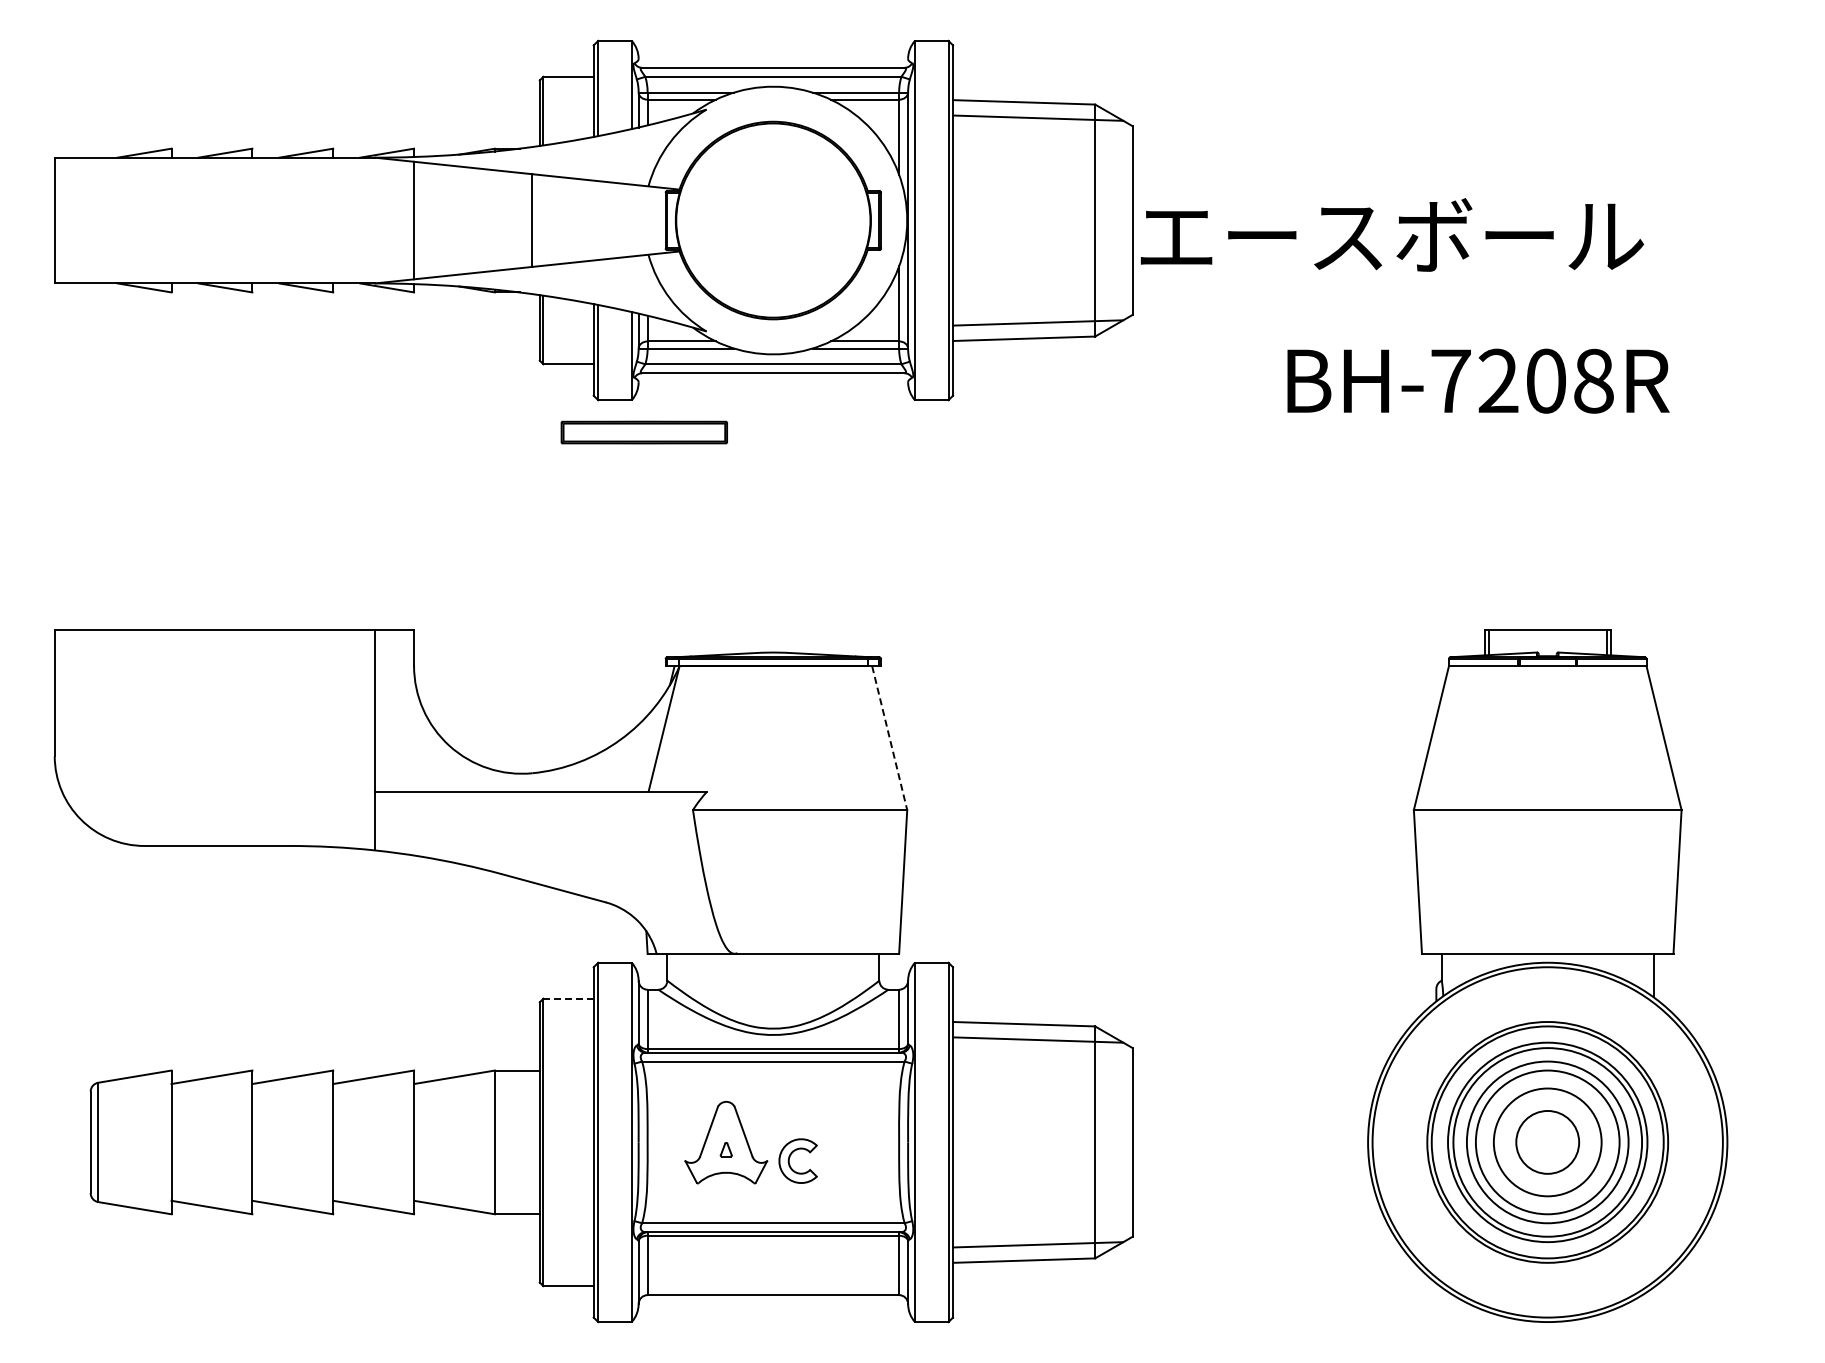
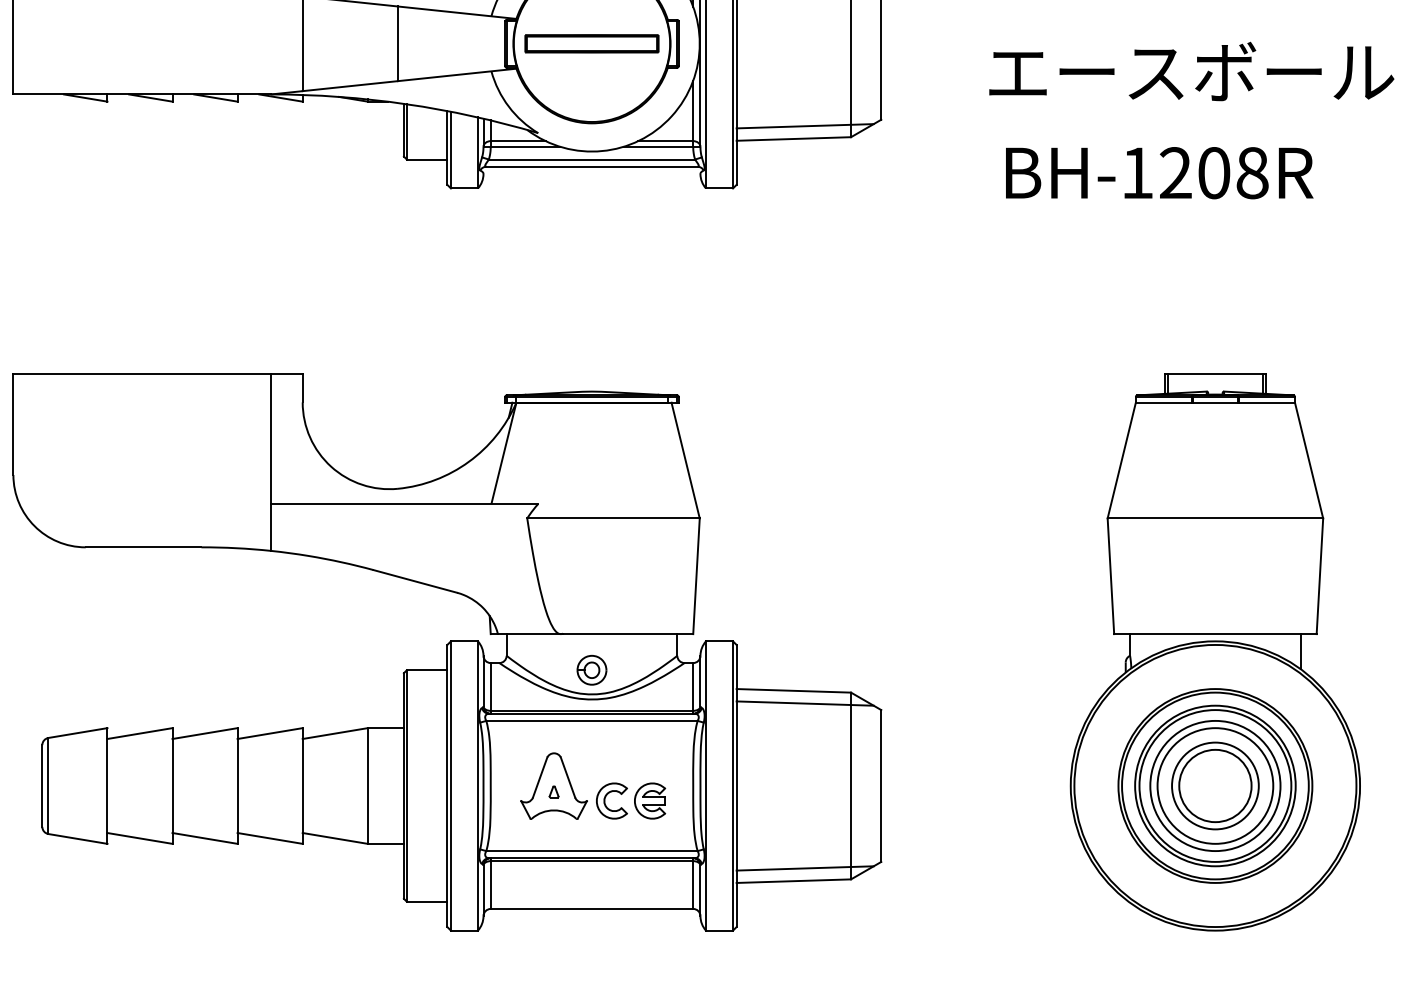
text: (1391, 234) -> (1191, 71), moved
text: (1450, 380) -> (1137, 172), BH-7208R -> BH-1208R
part: (643, 432) -> (591, 43), moved
line: (889, 738) -> (685, 460), dashed -> solid
line: (568, 998) -> (427, 670), dashed -> solid
part: (773, 998) -> (592, 670), added
circle: (1547, 1142) -> (1215, 786), size x1.43
part: (845, 1160) -> (650, 800), added

